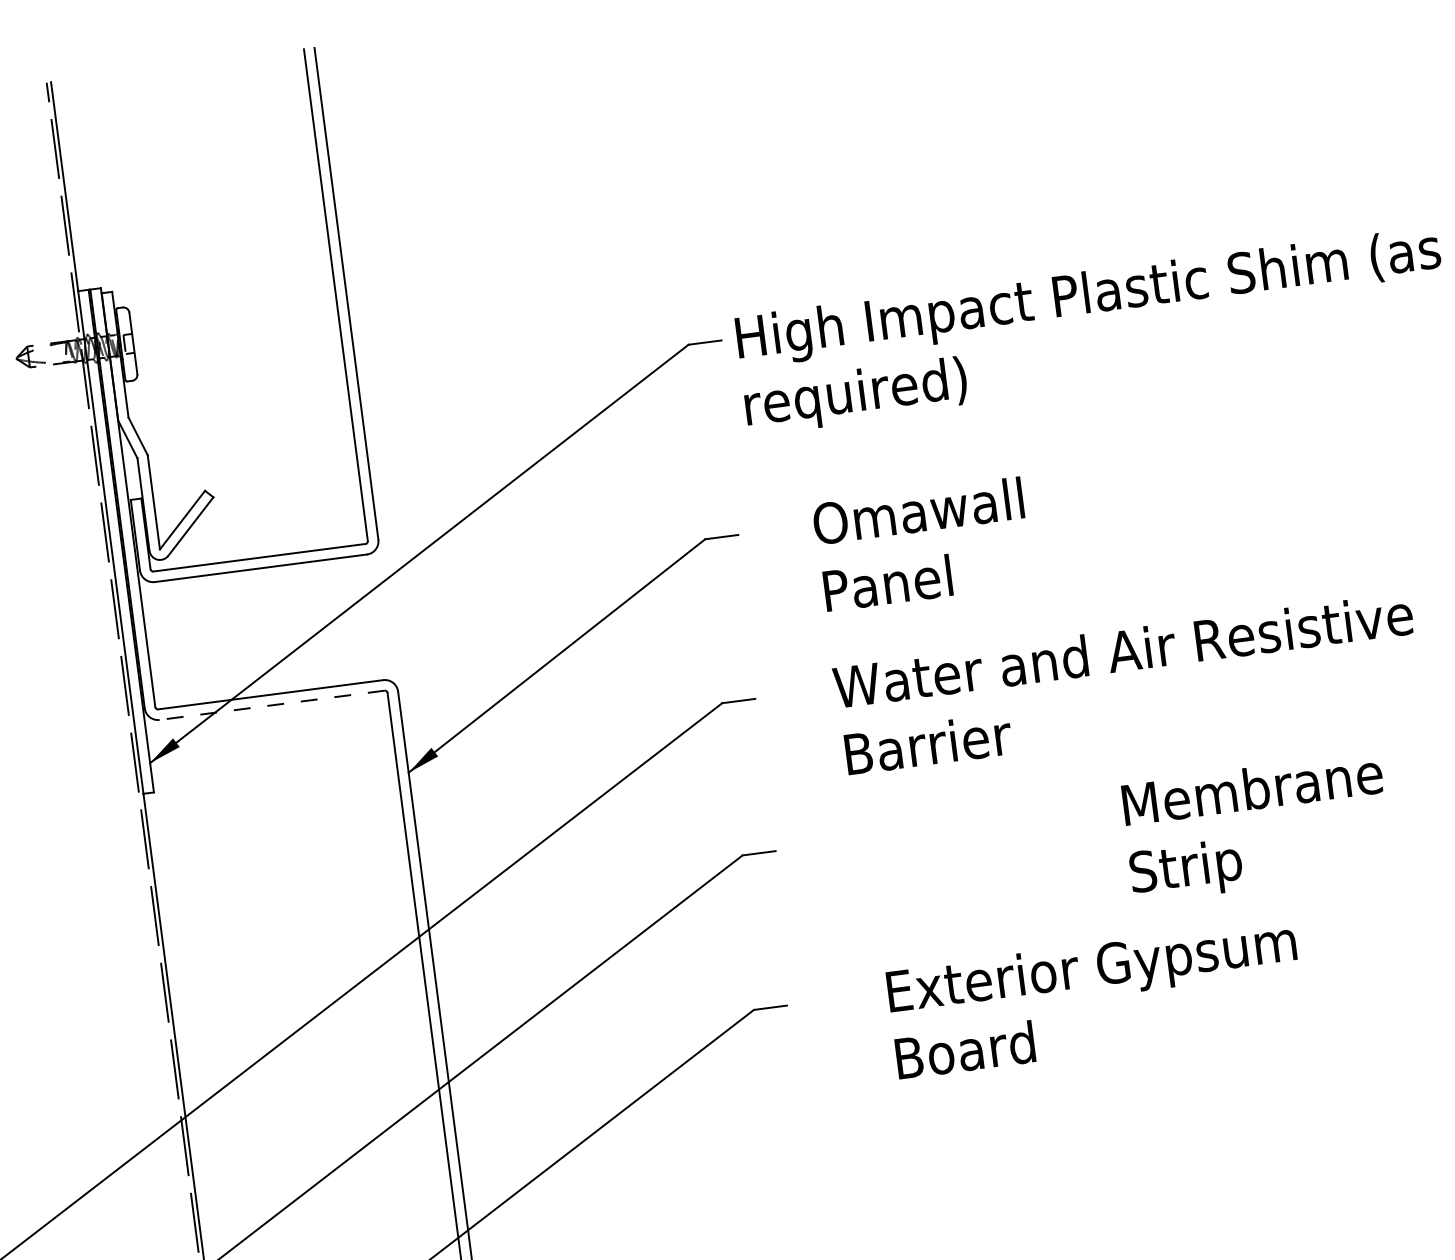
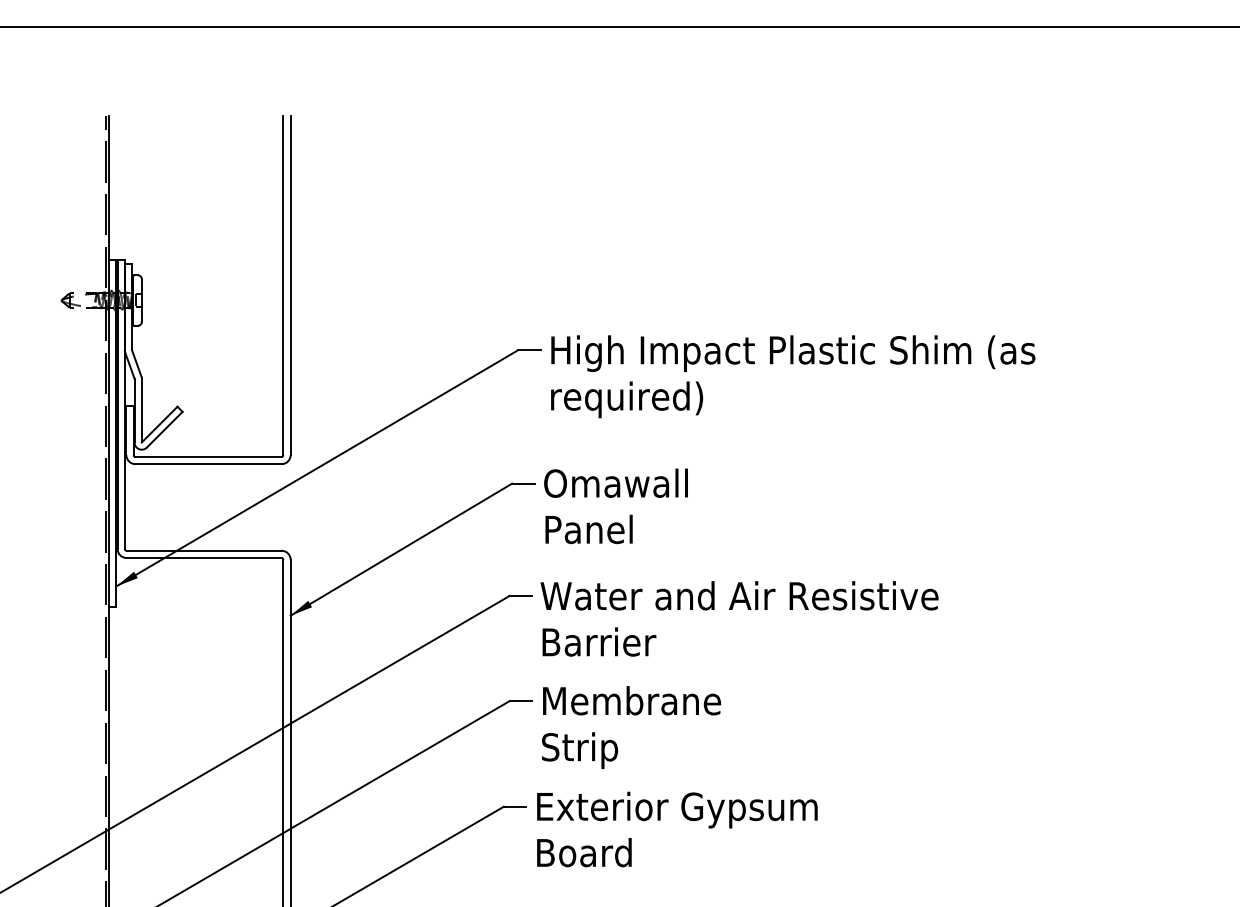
text: (921, 544) -> (615, 506), moved
text: (1127, 683) -> (739, 618), moved
line: (272, 704) -> (204, 557), dashed -> solid
text: (1256, 827) -> (631, 727), moved
text: (1096, 999) -> (677, 829), moved

